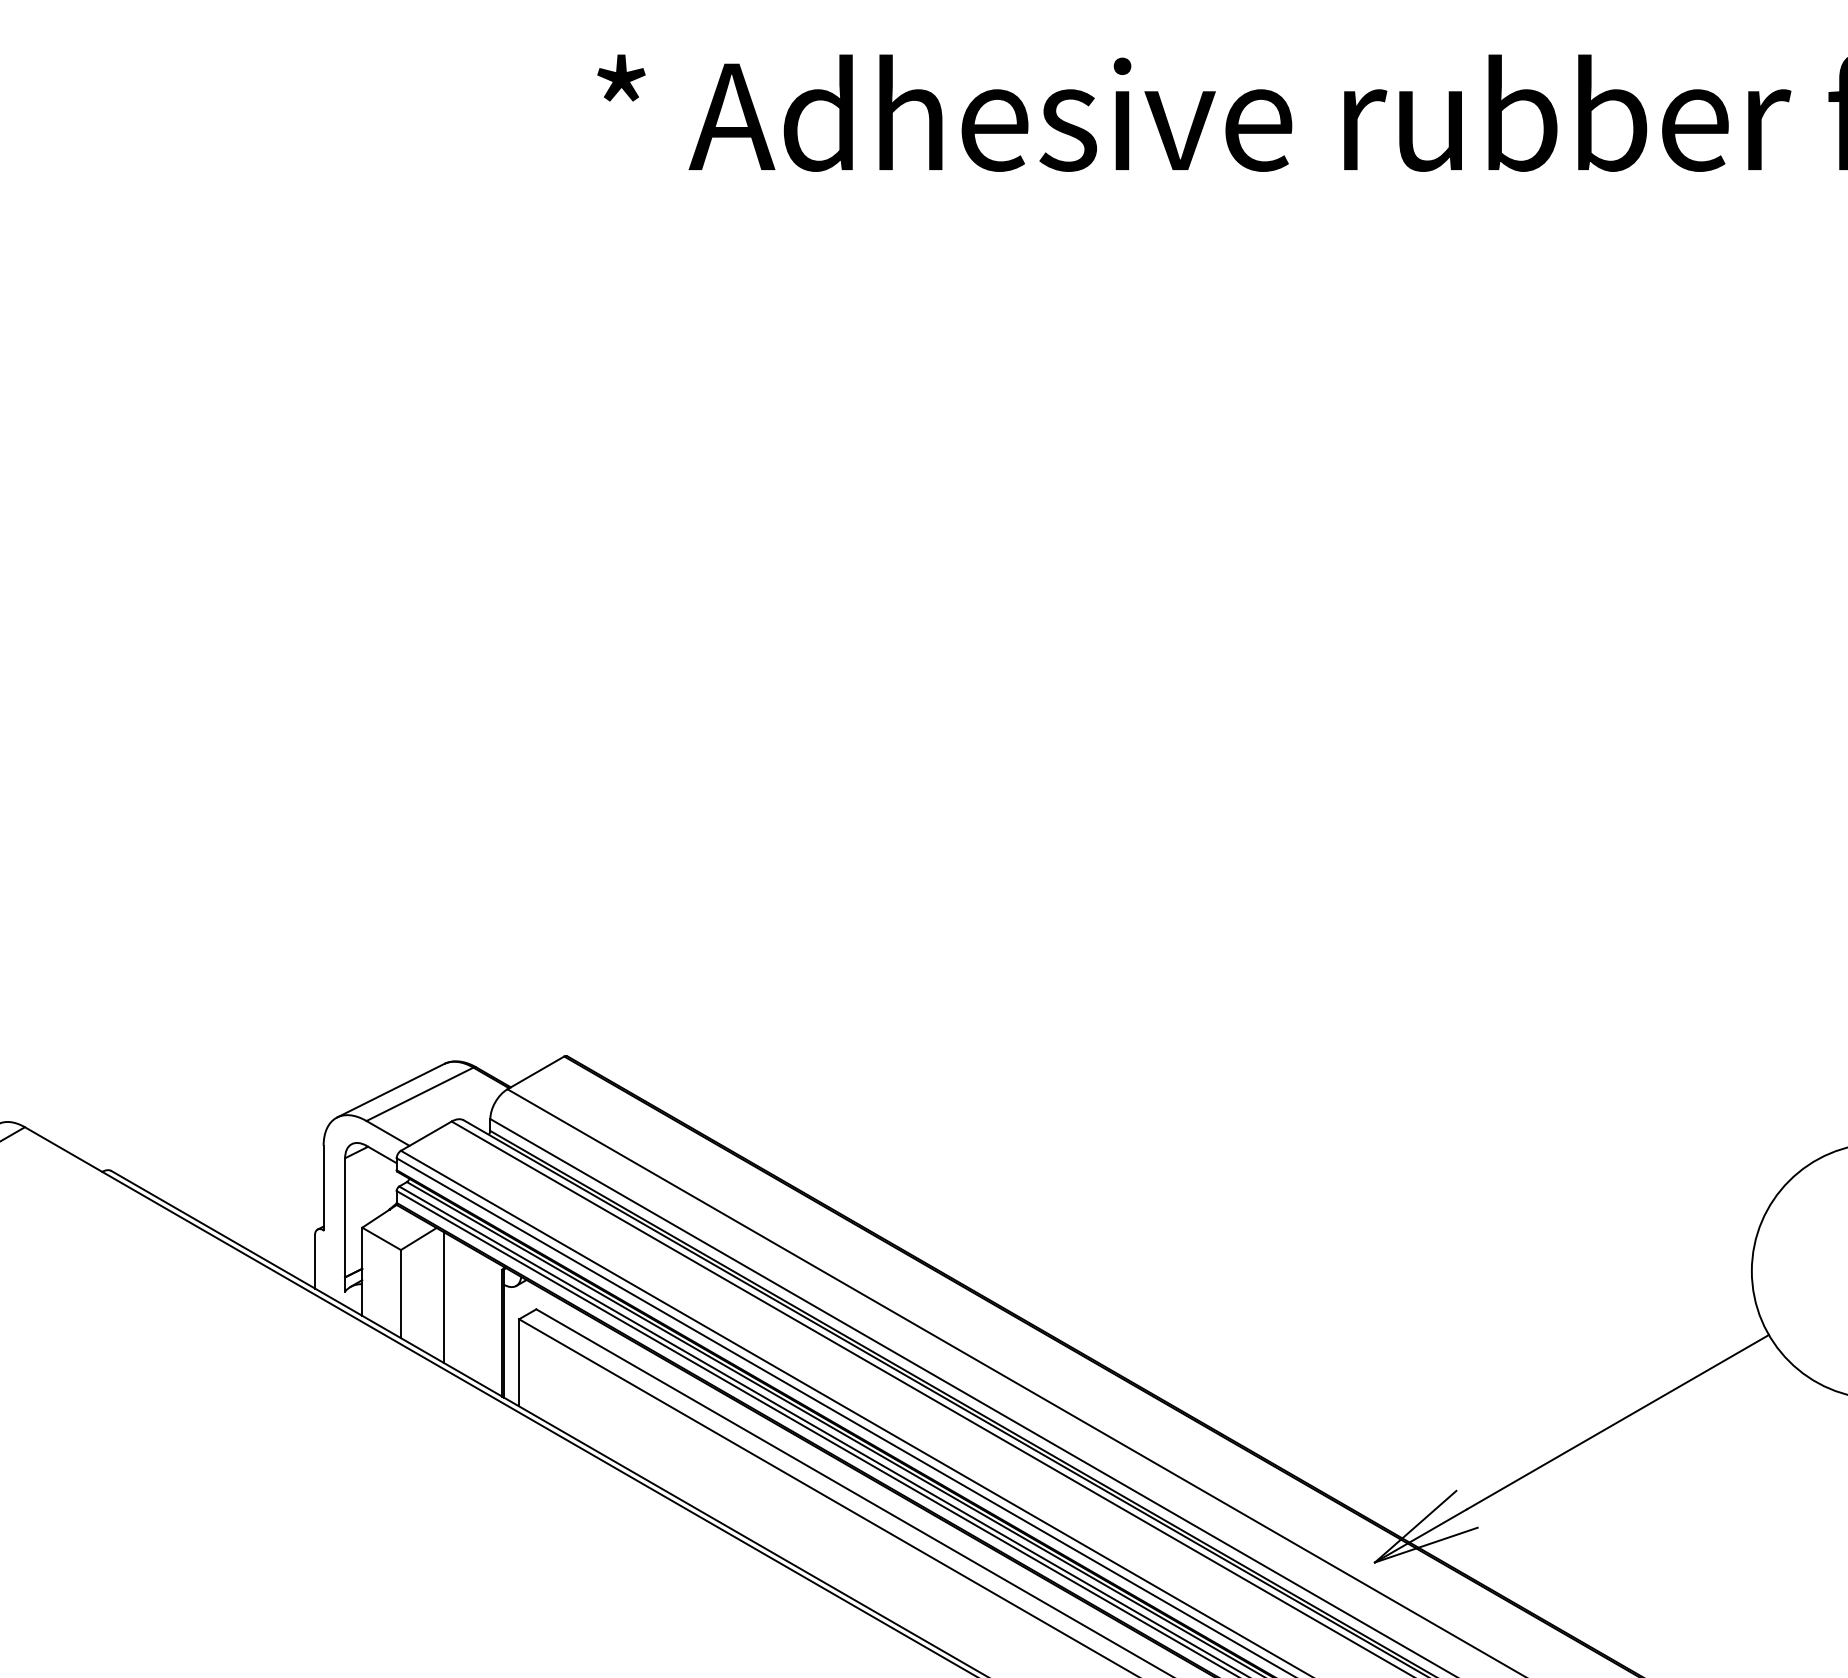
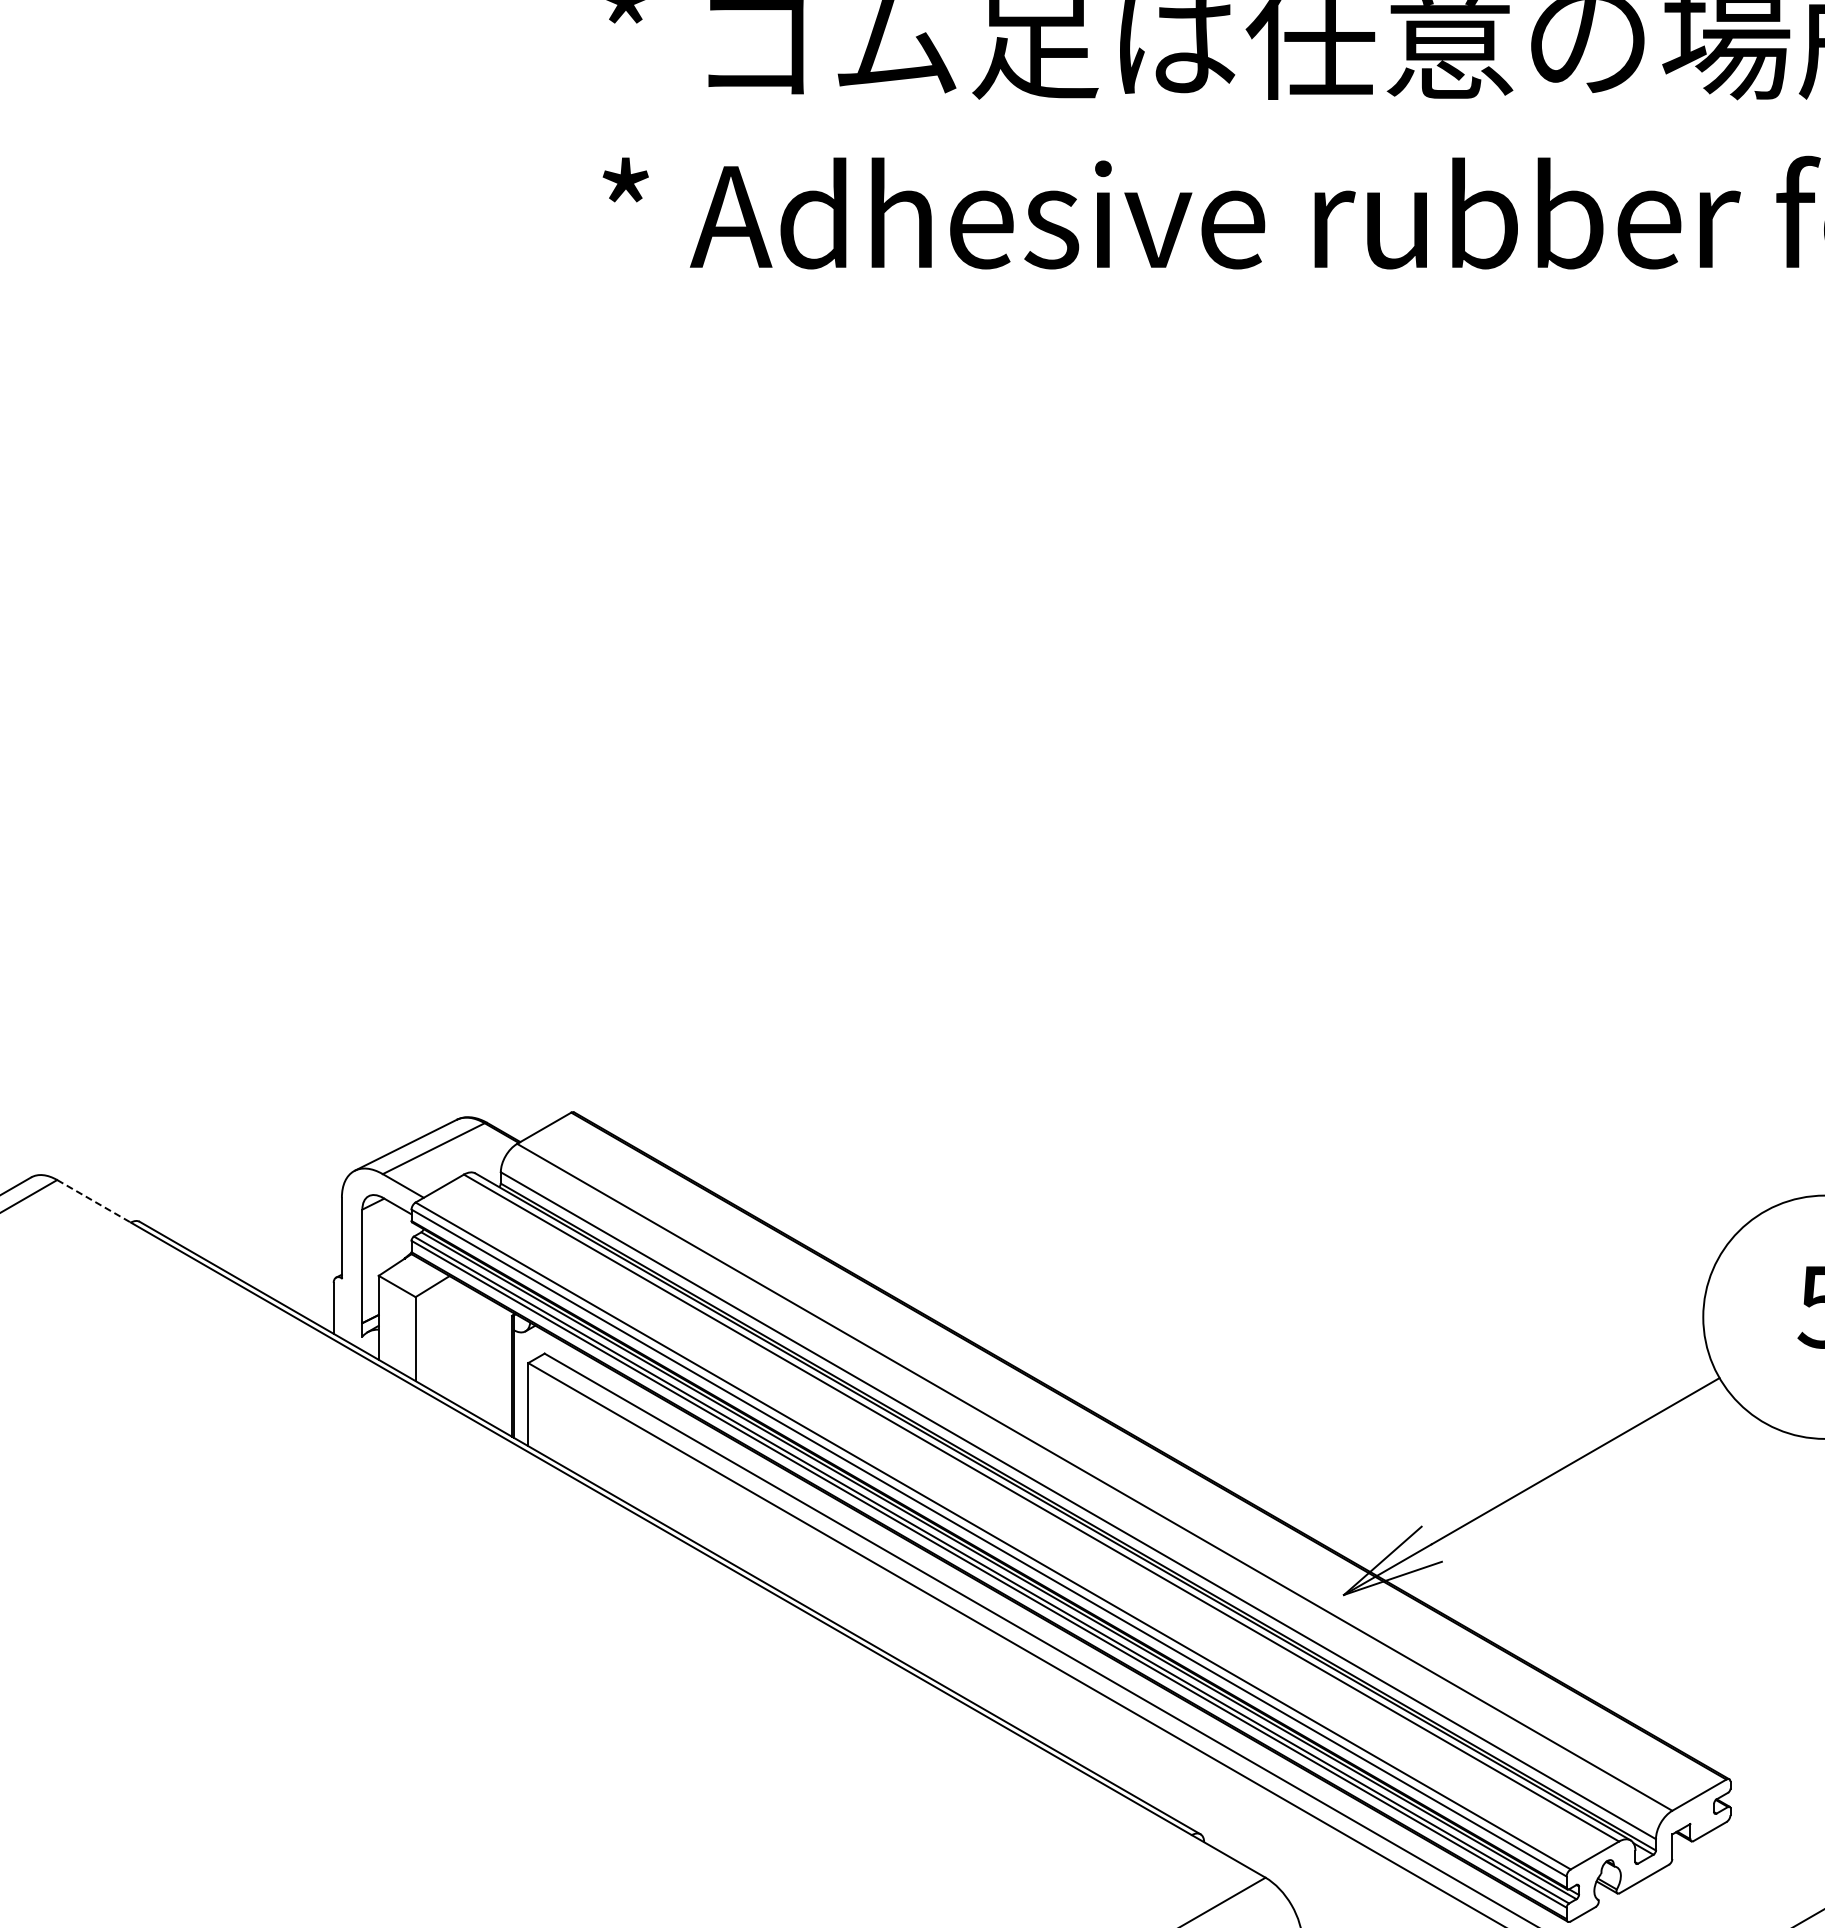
line: (64, 1149) -> (94, 1201), solid -> dashed
line: (443, 1297) -> (456, 1342), removed

